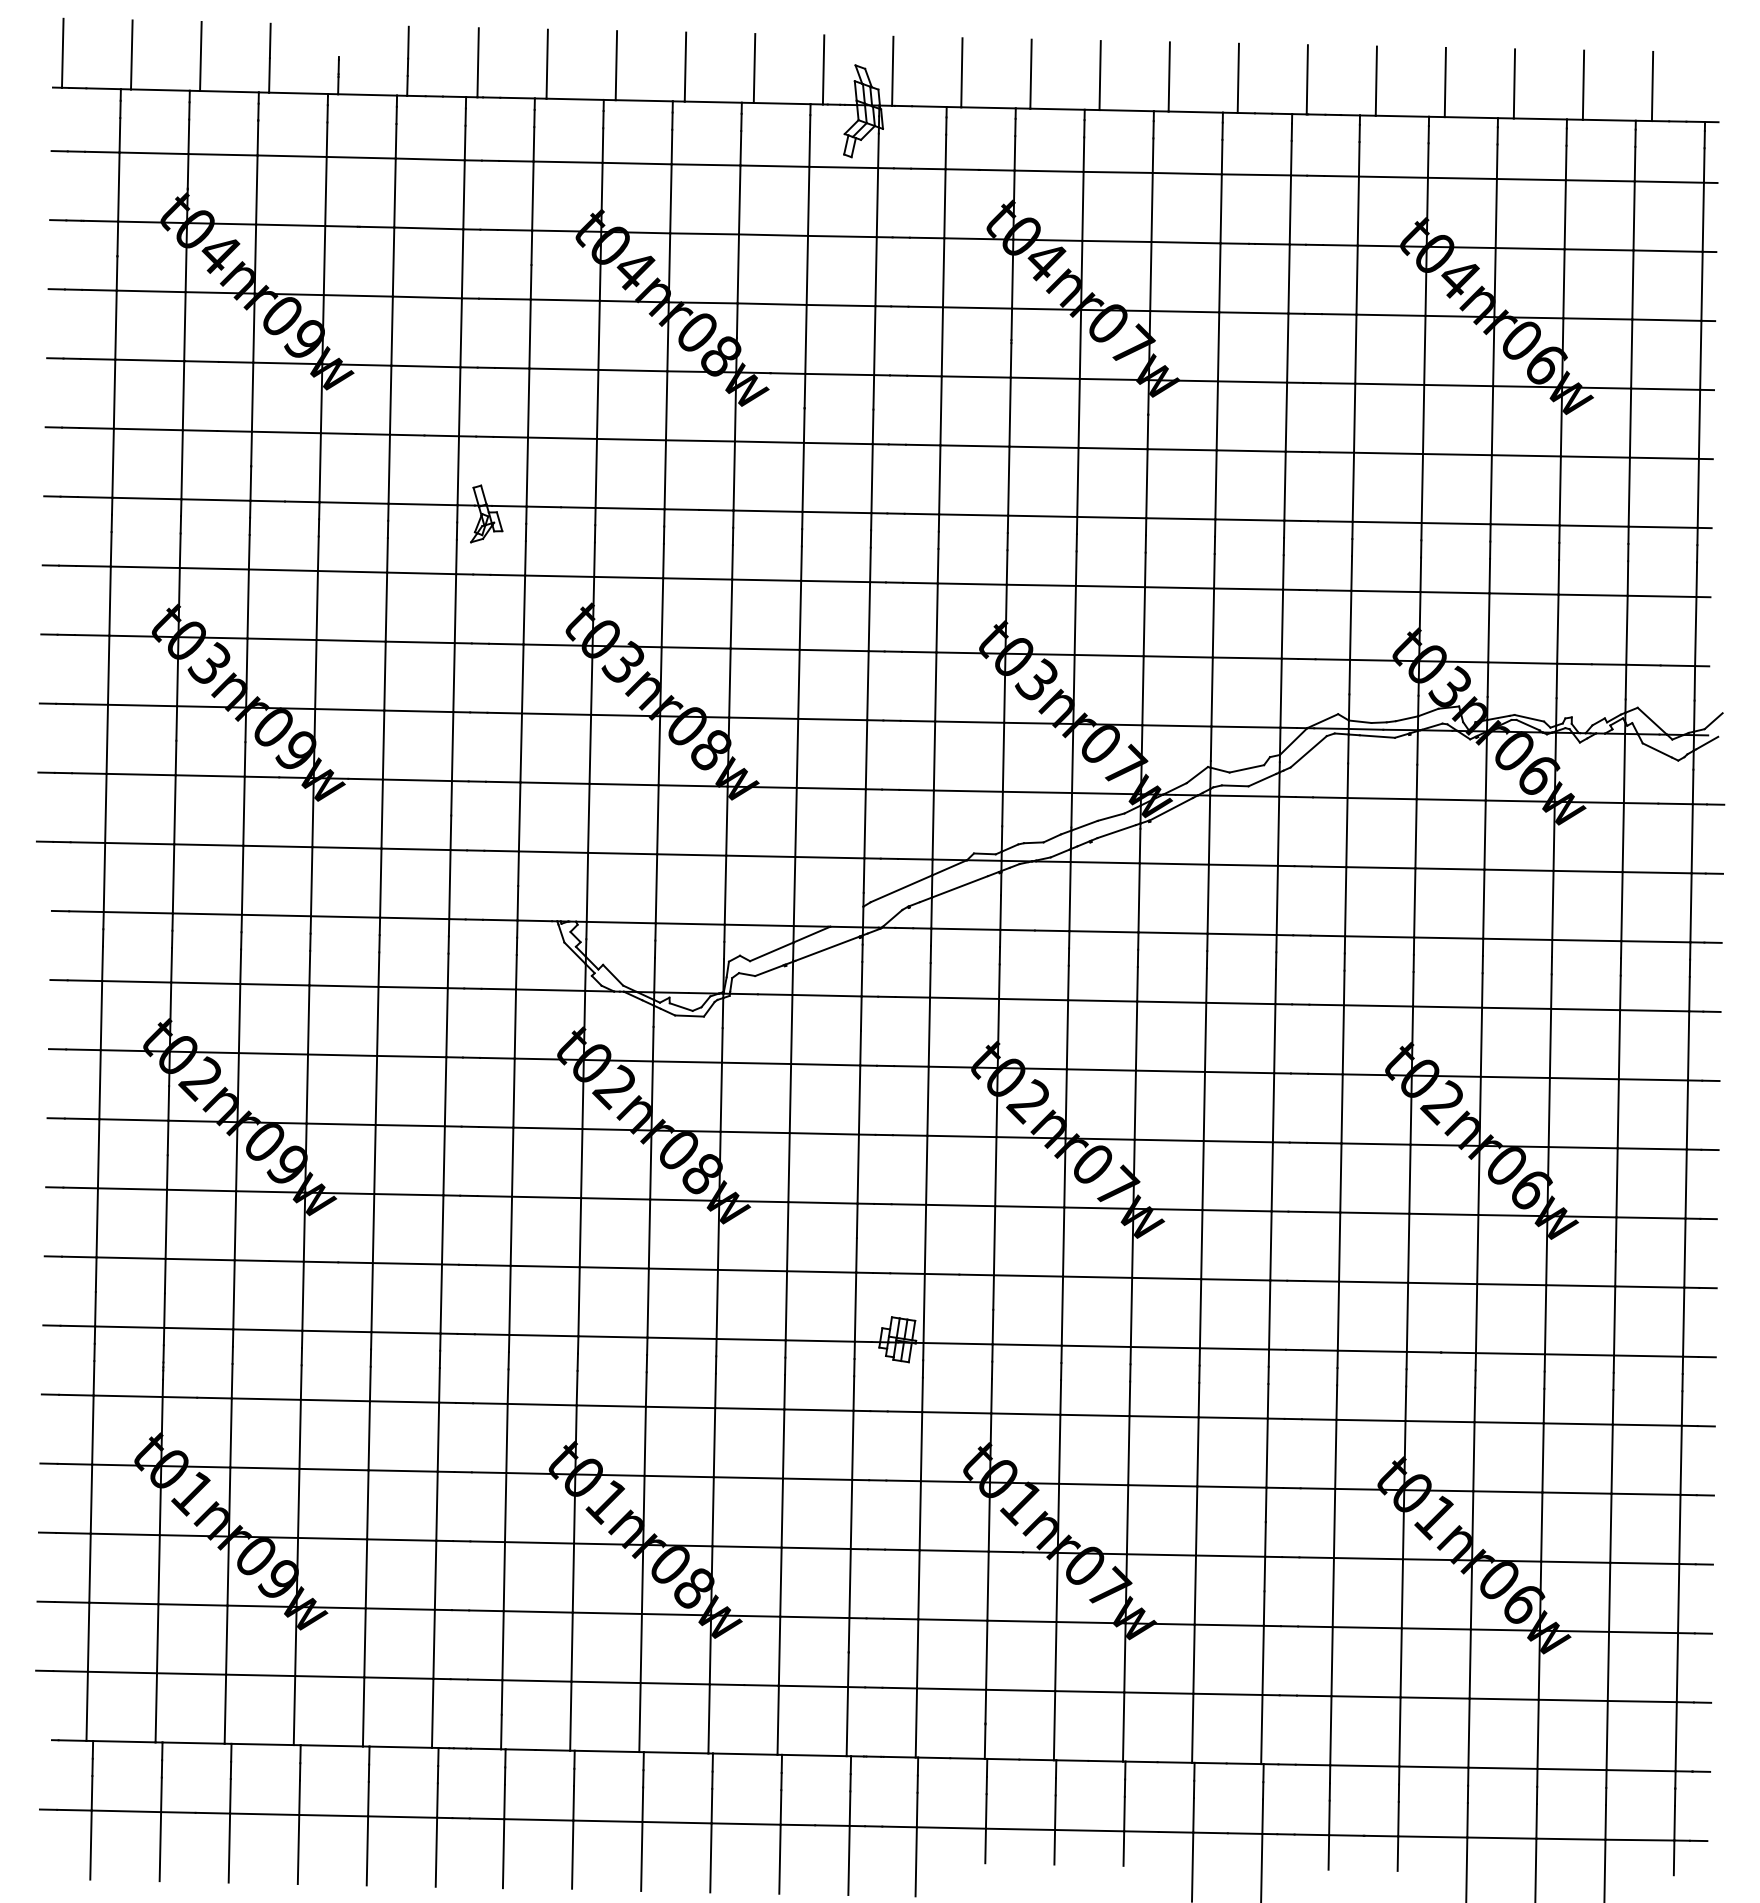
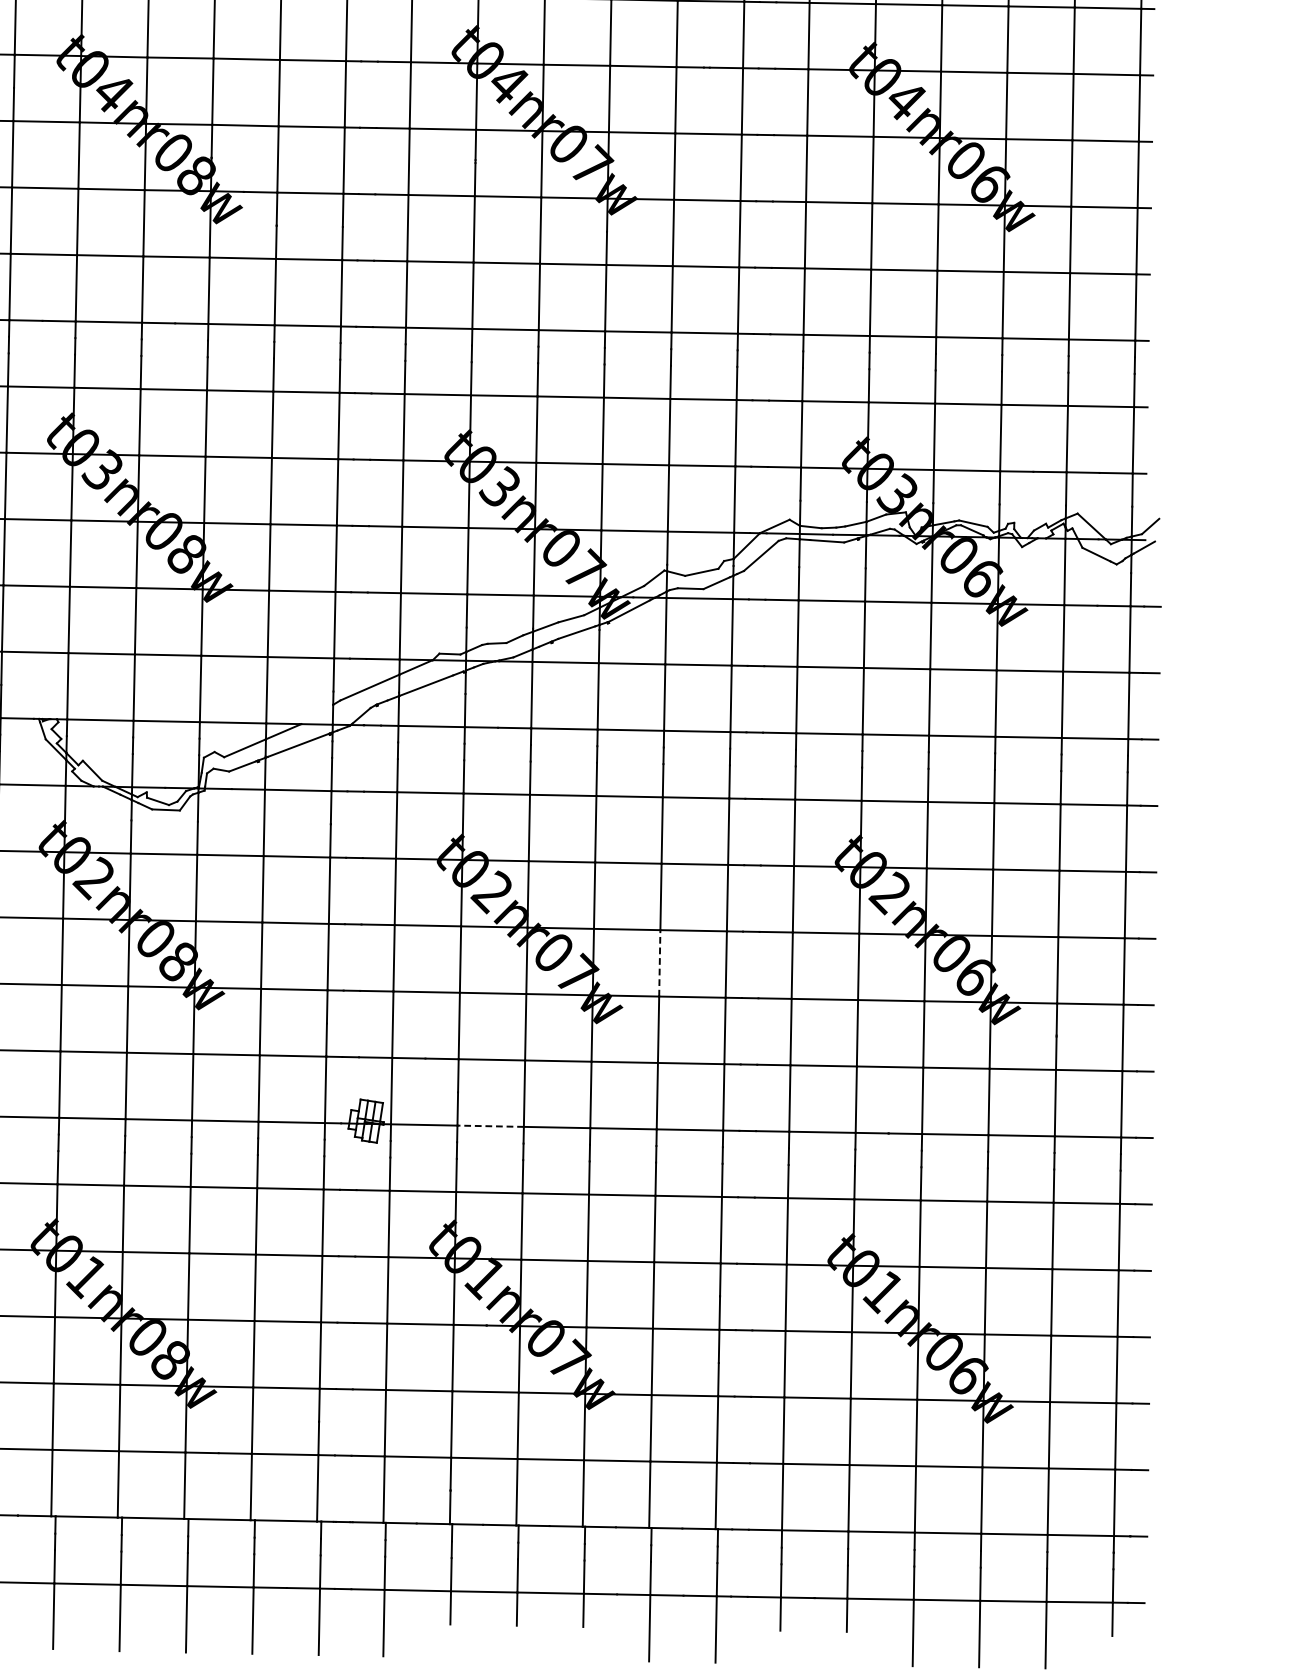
line: (1203, 1175) -> (660, 963), solid -> dashed
line: (1027, 1345) -> (490, 1126), solid -> dashed

